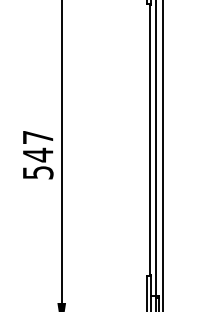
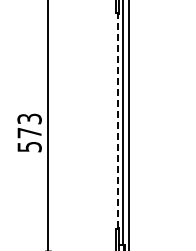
line: (149, 139) -> (118, 120), solid -> dashed
text: (37, 145) -> (29, 125), 547 -> 573

